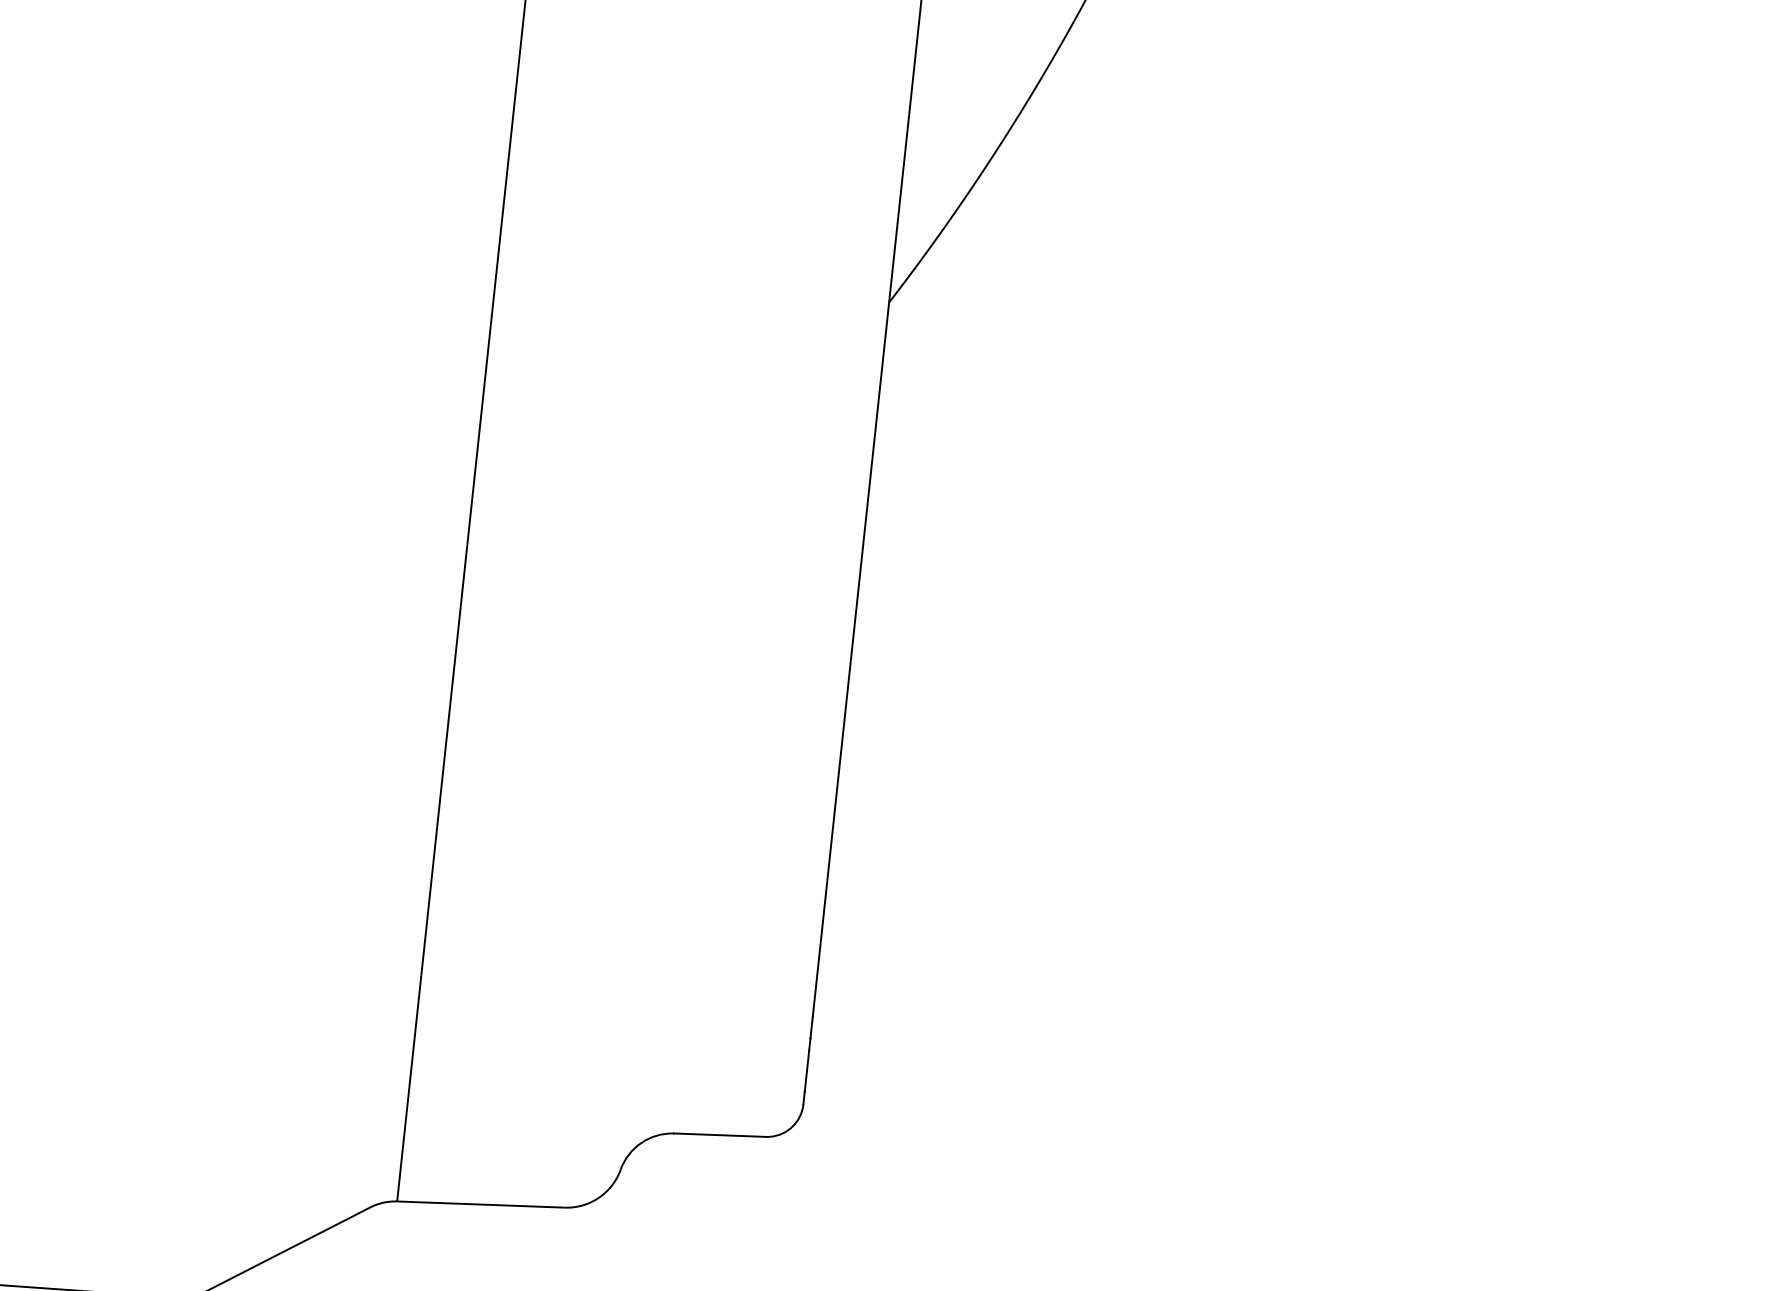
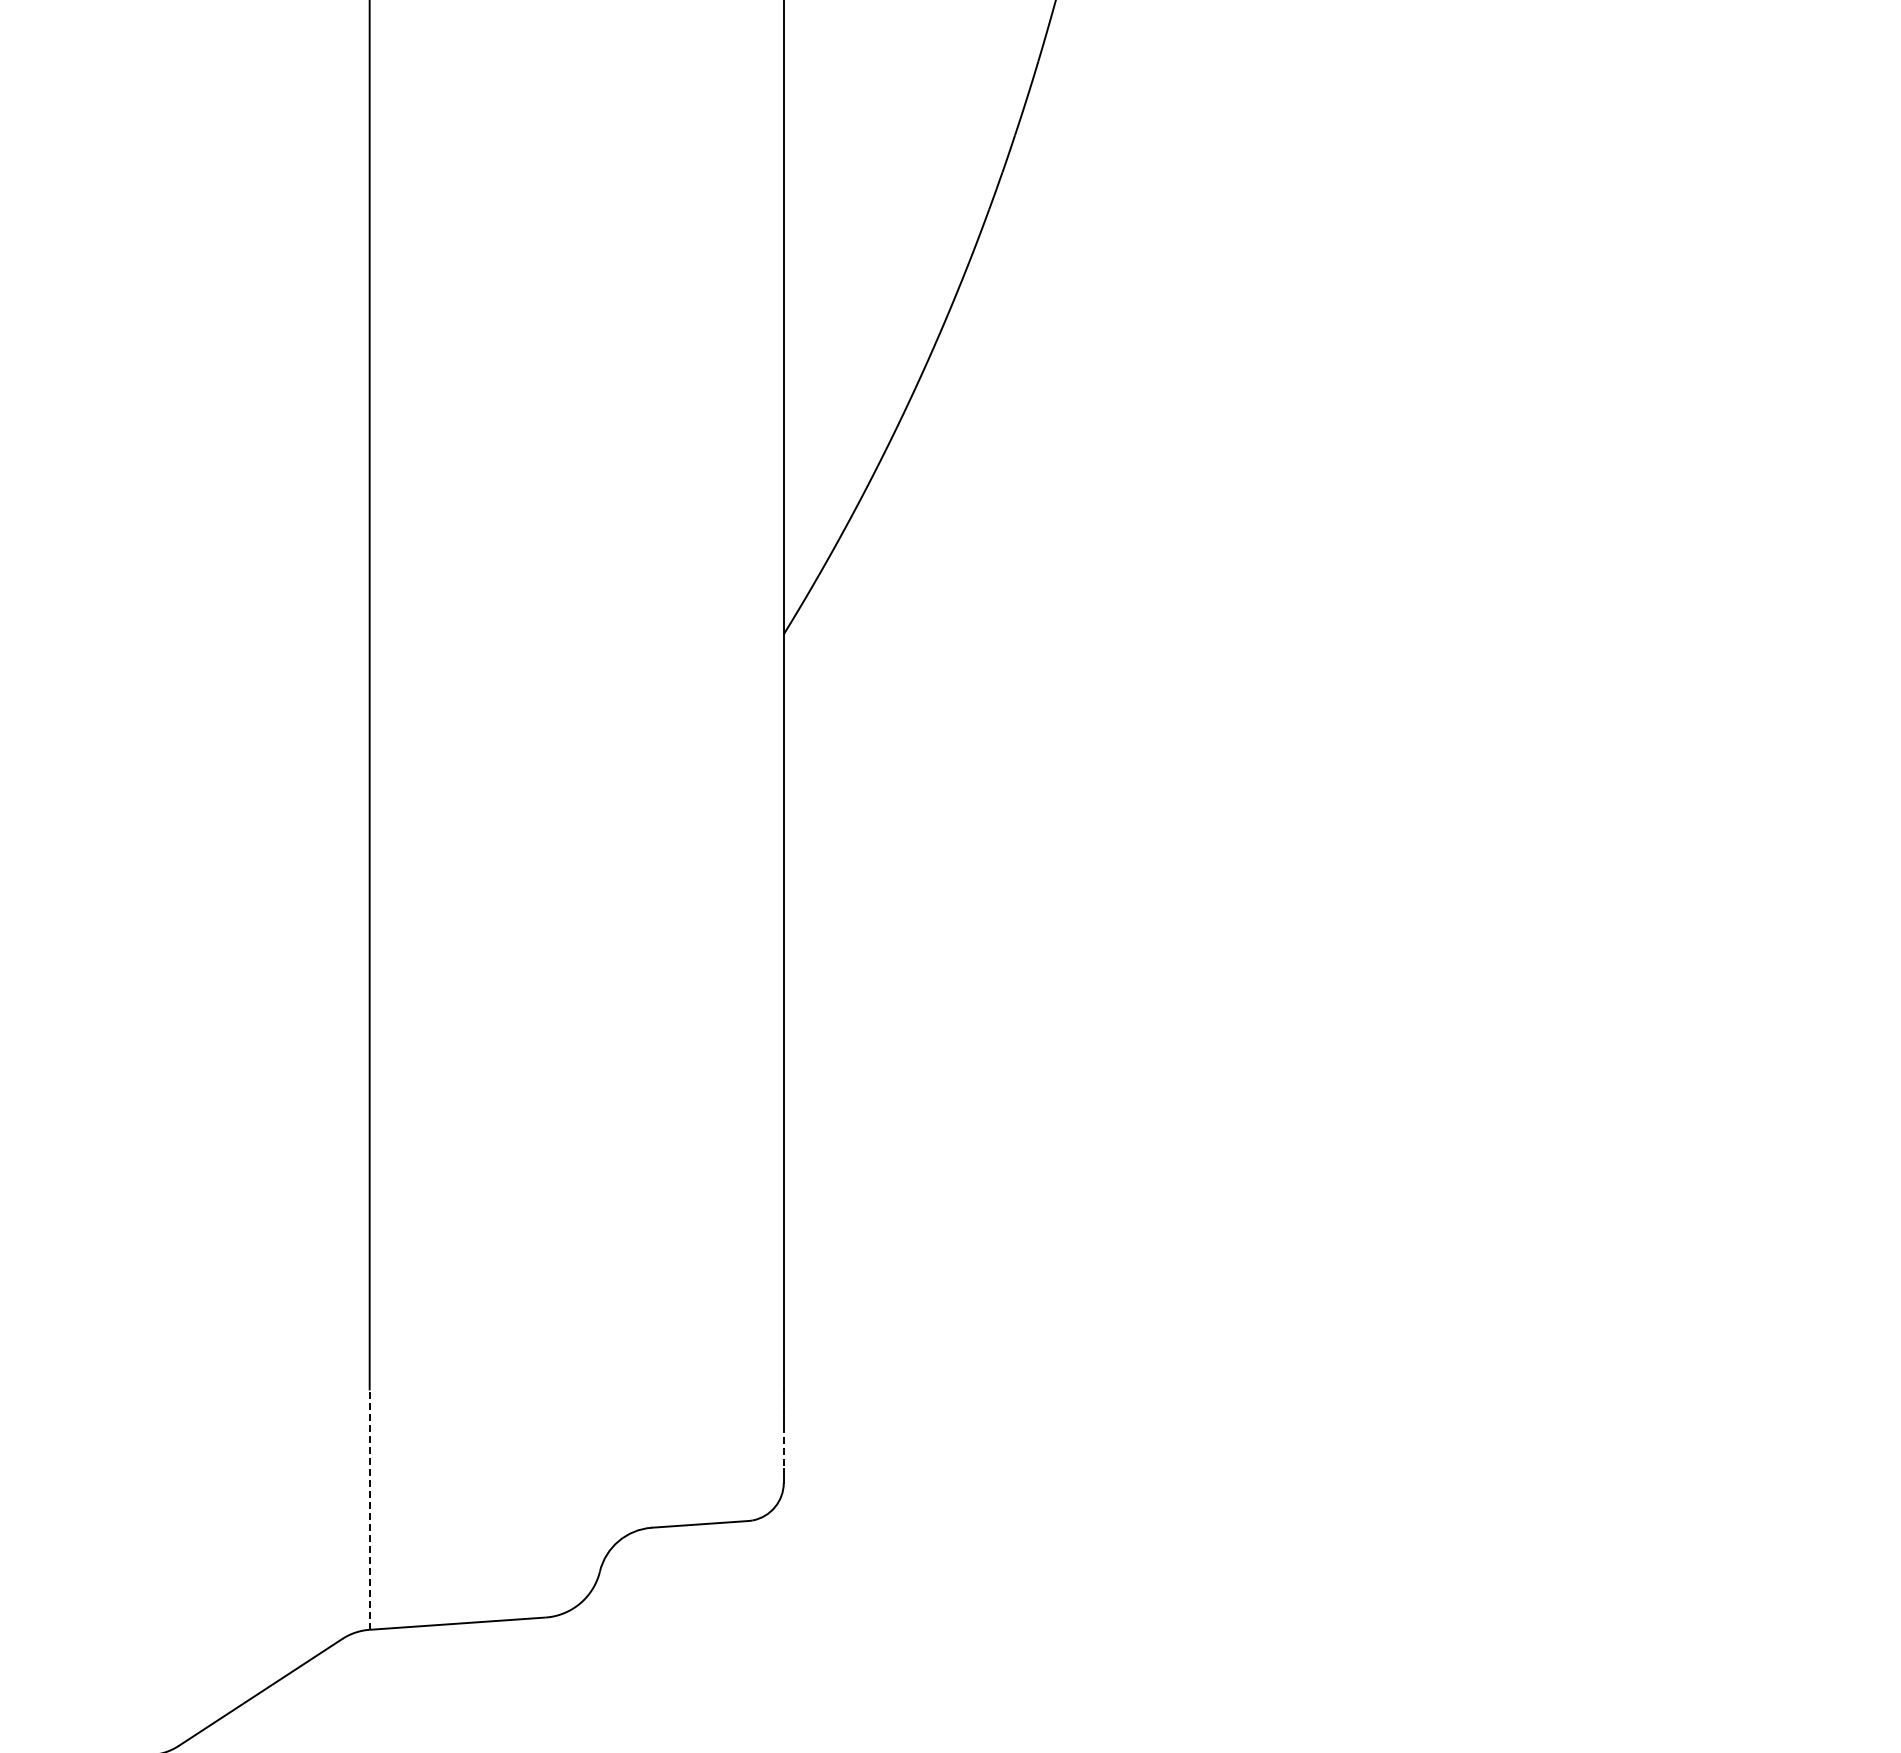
line: (806, 1070) -> (783, 1447), solid -> dashed
line: (409, 1088) -> (369, 1510), solid -> dashed

